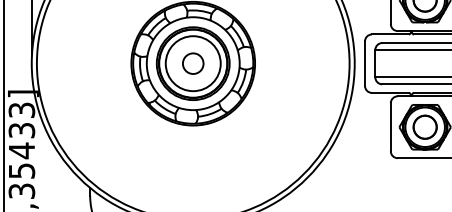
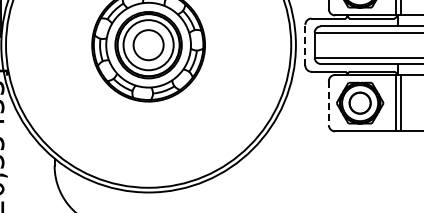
circle: (193, 62) -> (148, 44), size x1.6
line: (365, 62) -> (305, 44), solid -> dashed
line: (390, 127) -> (328, 103), solid -> dashed

